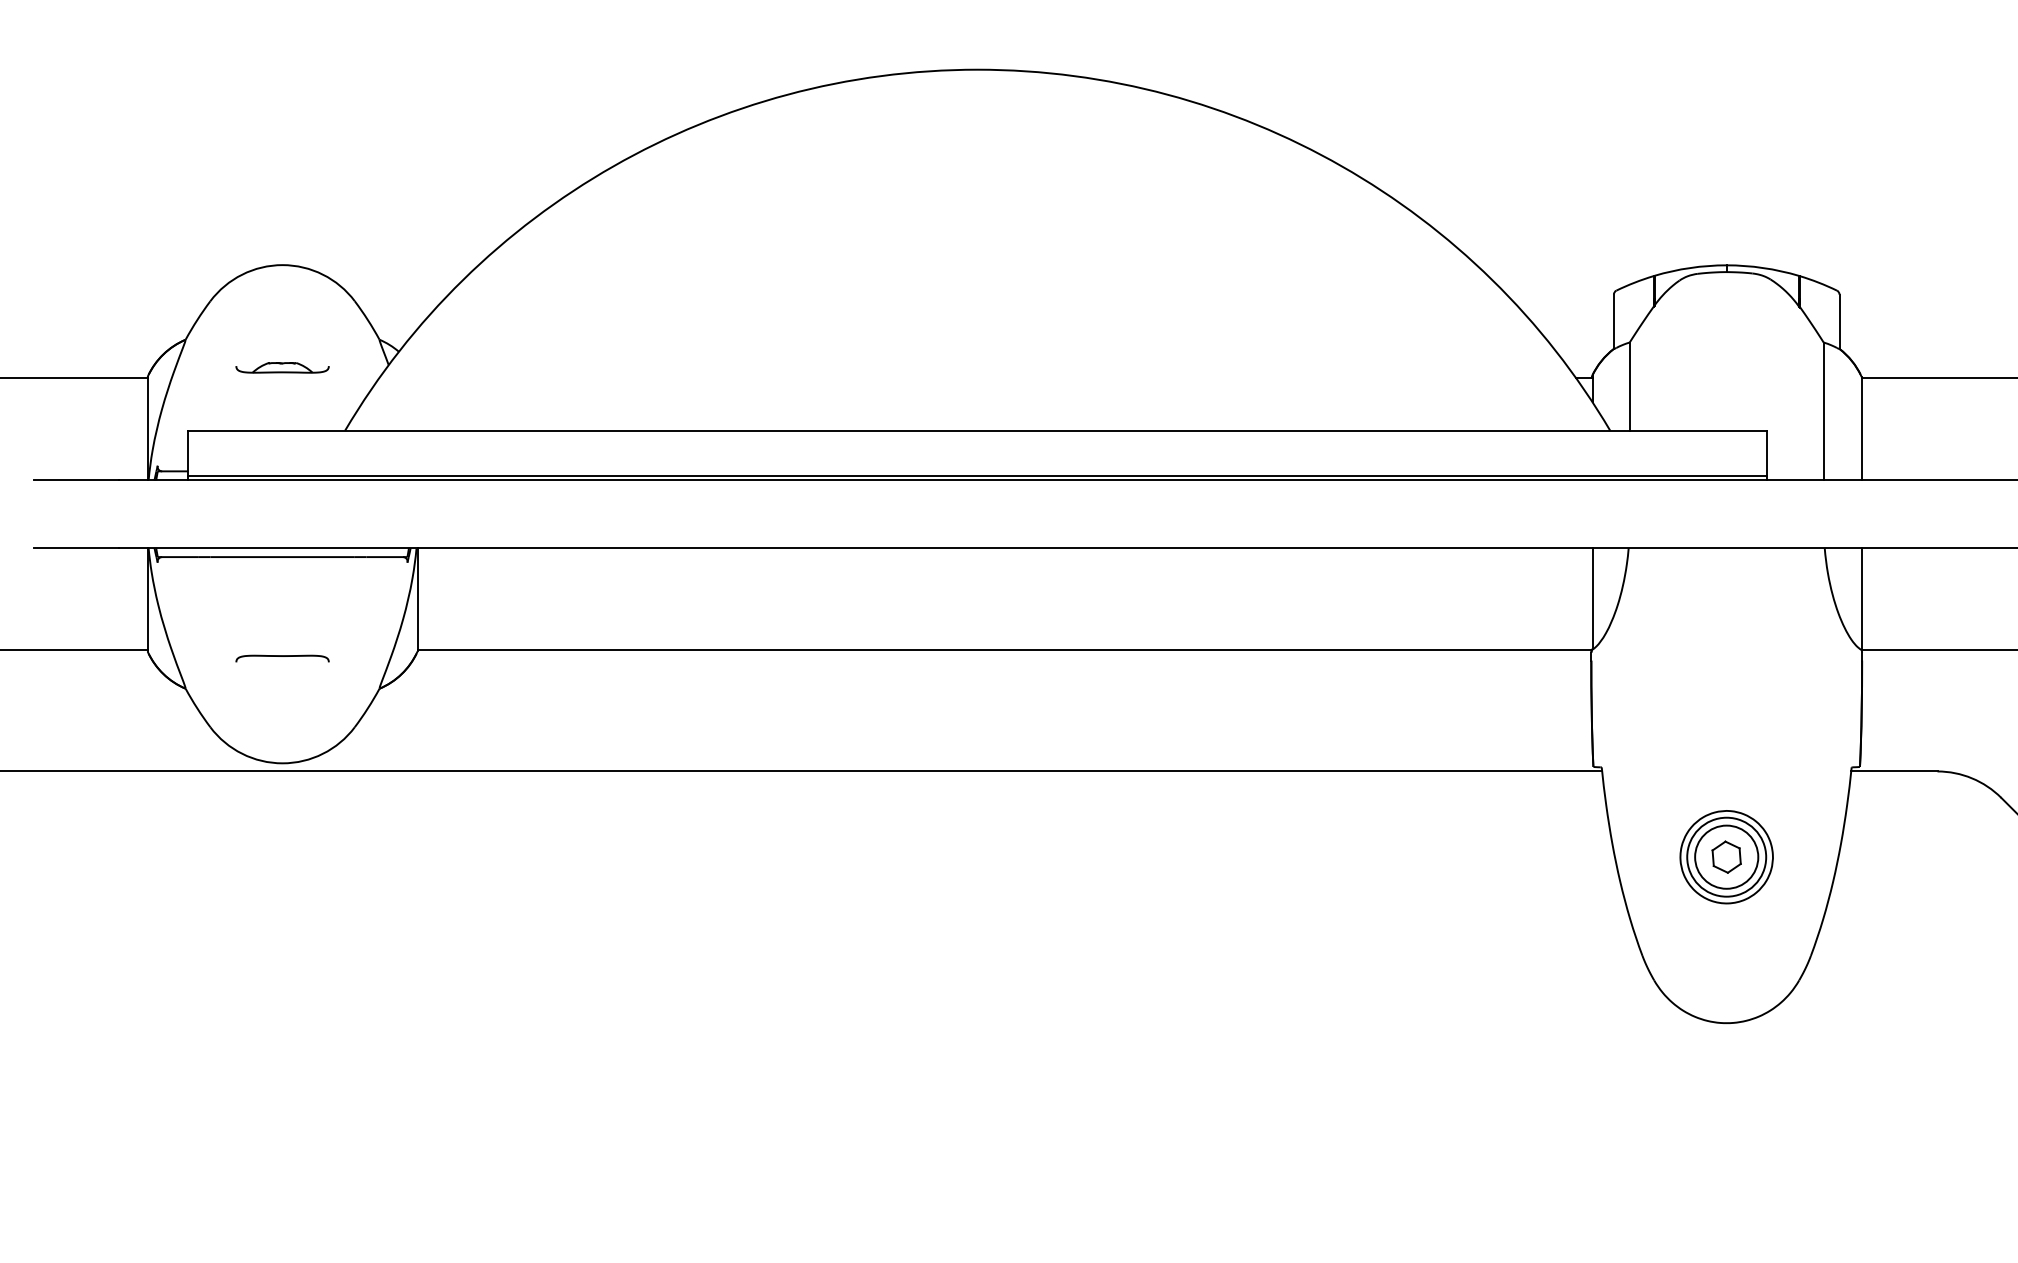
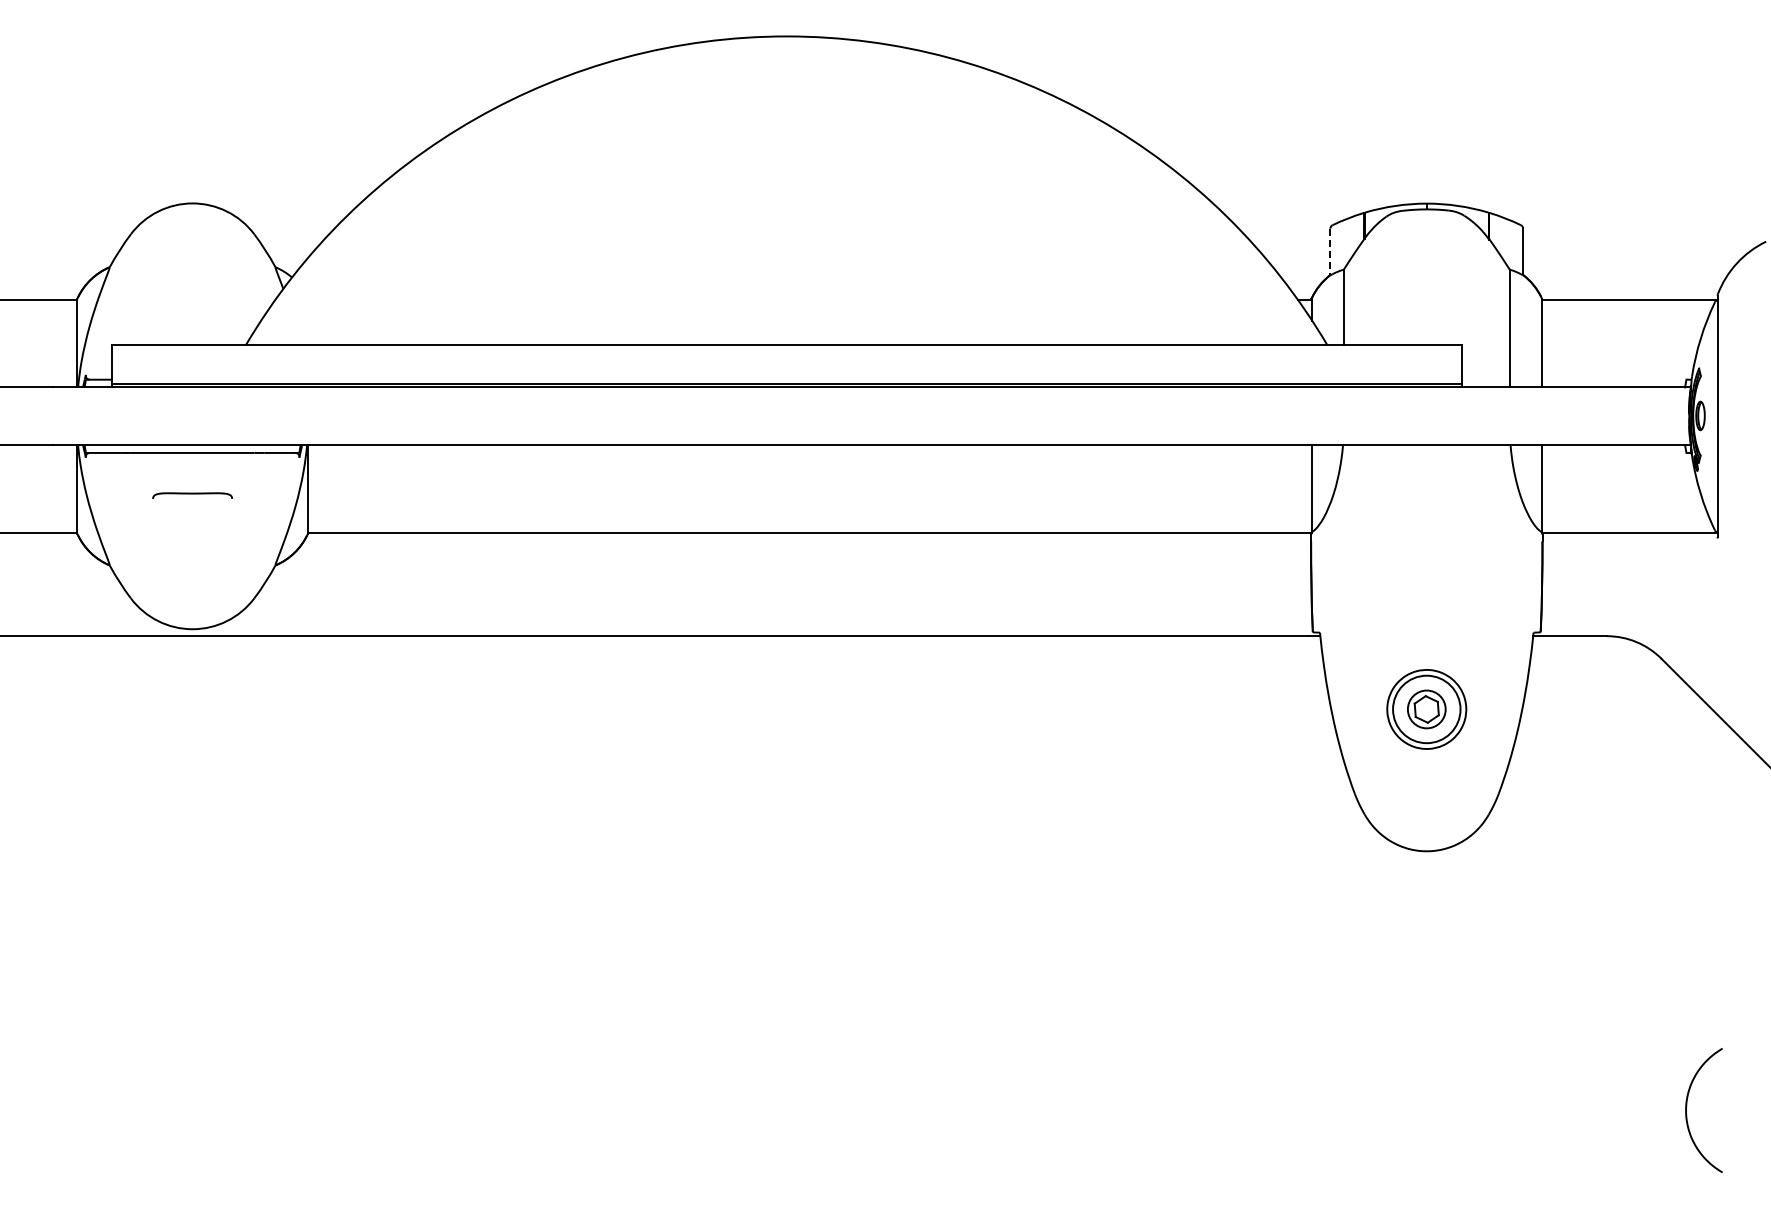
line: (1614, 322) -> (1330, 252), solid -> dashed
part: (282, 368) -> (192, 291), removed
curve: (282, 657) -> (192, 494), moved
circle: (1726, 857) -> (1426, 709), size x0.7

